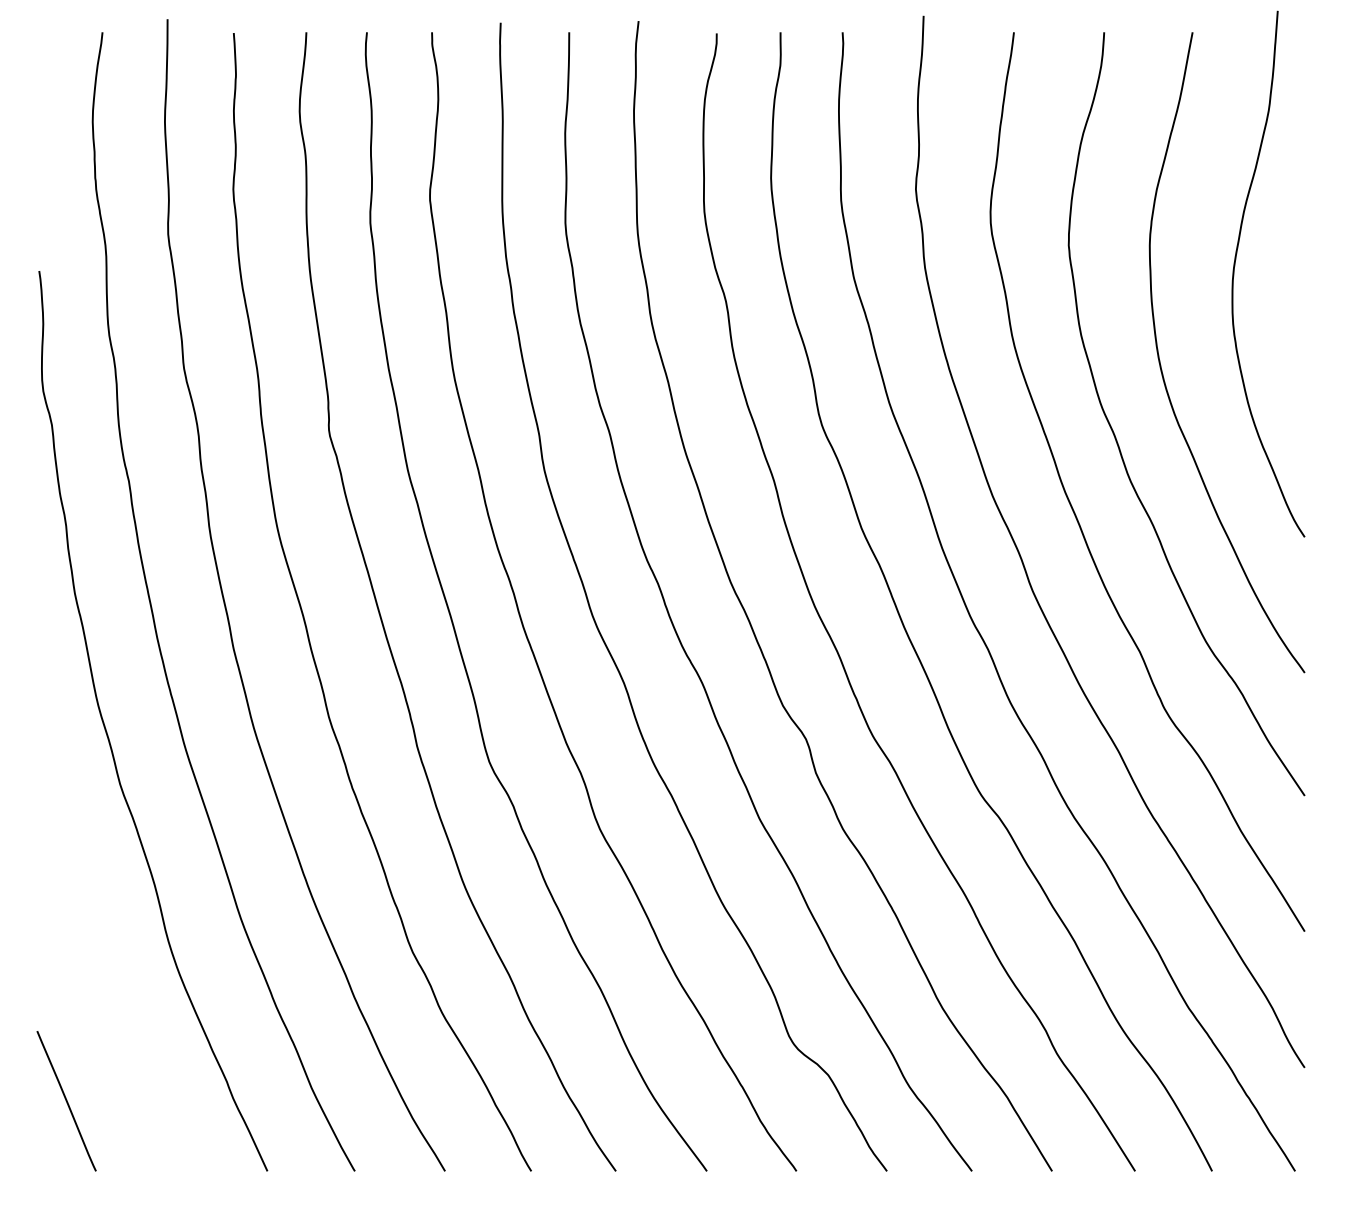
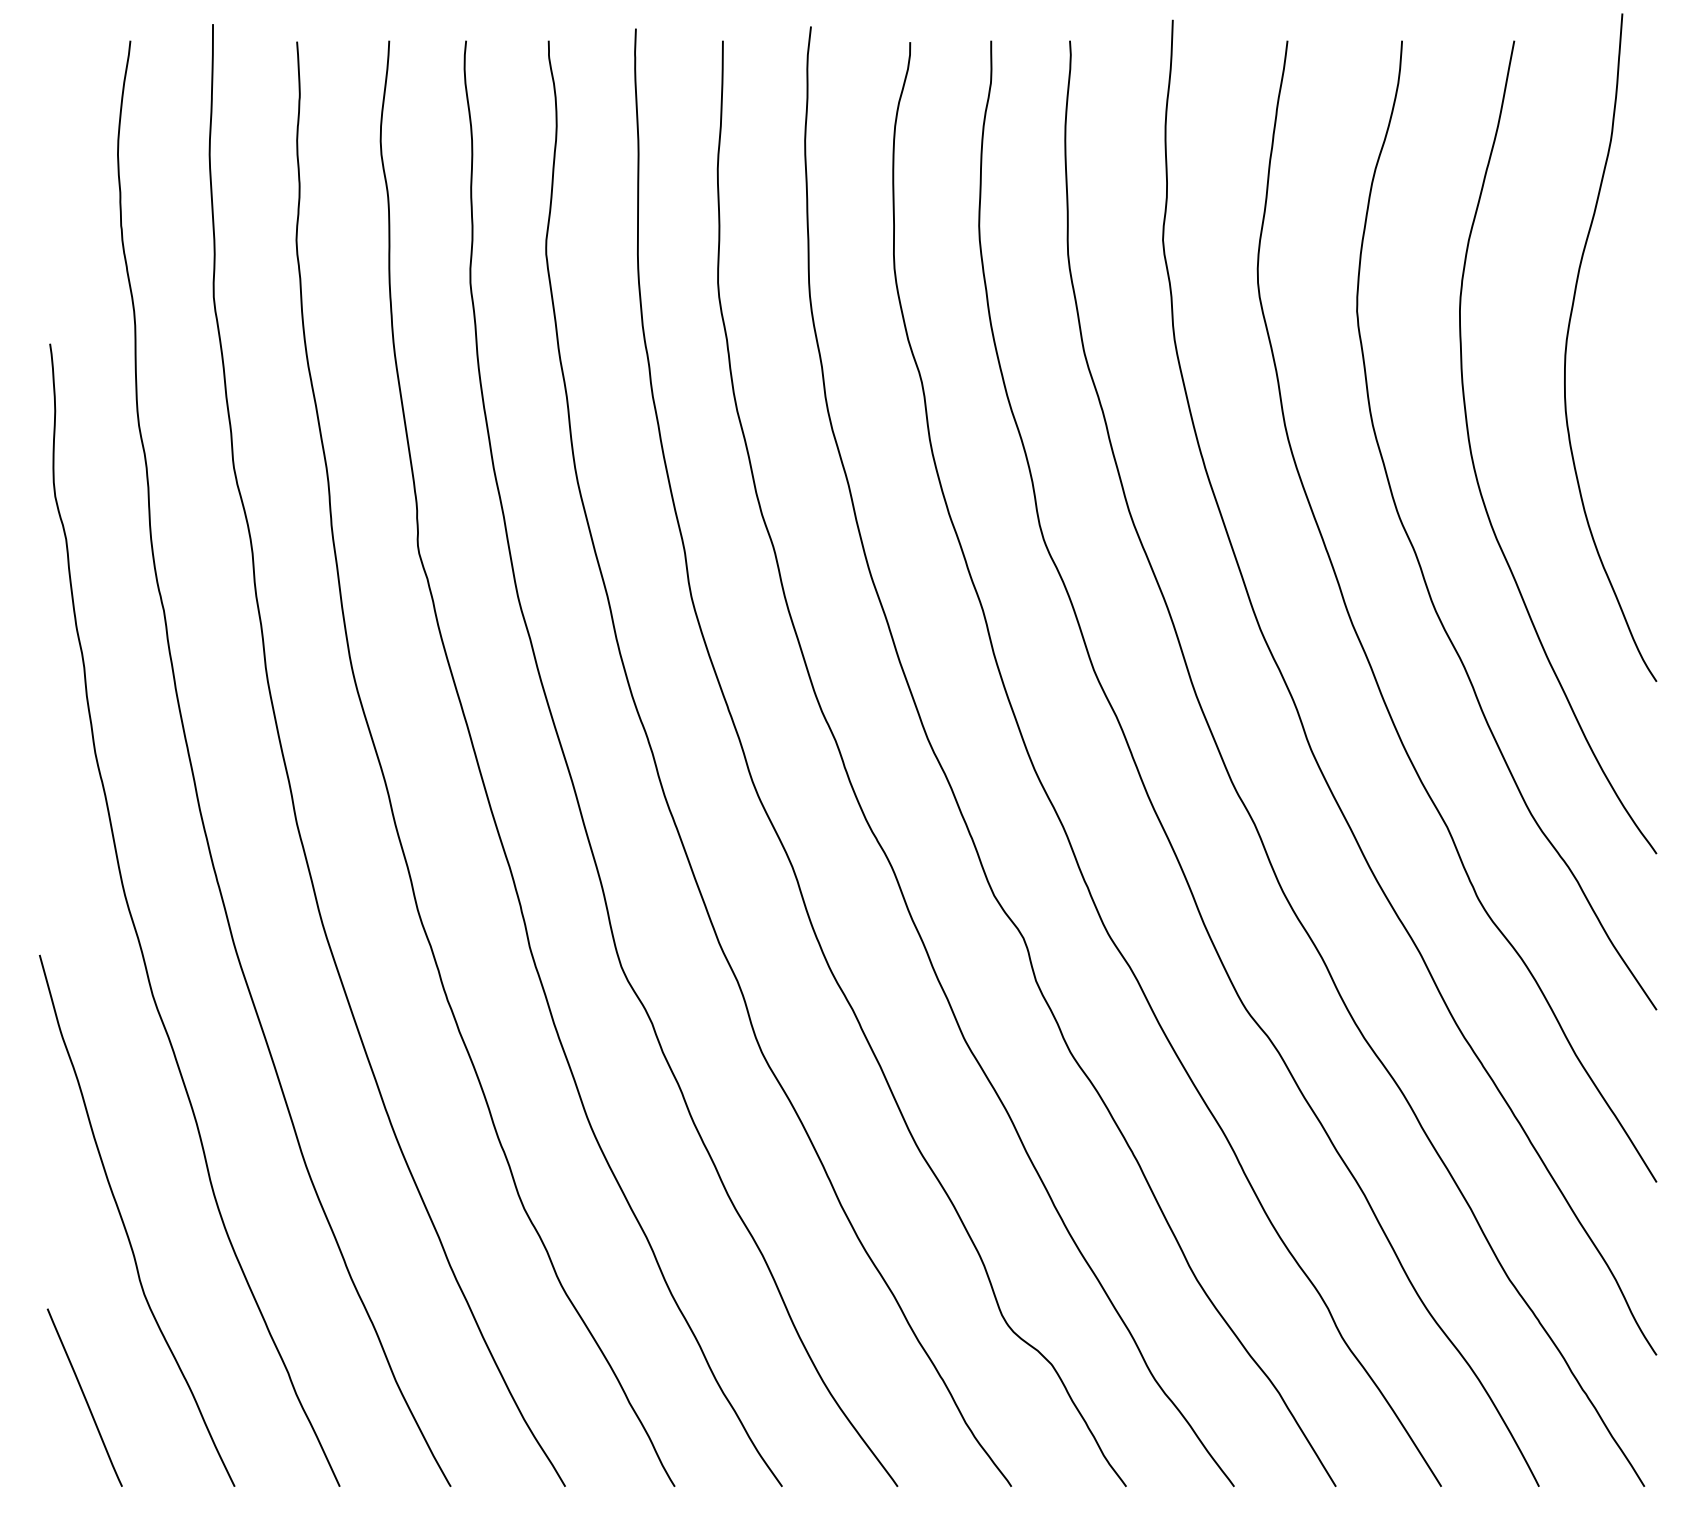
curve: (98, 965) -> (125, 1225), added

